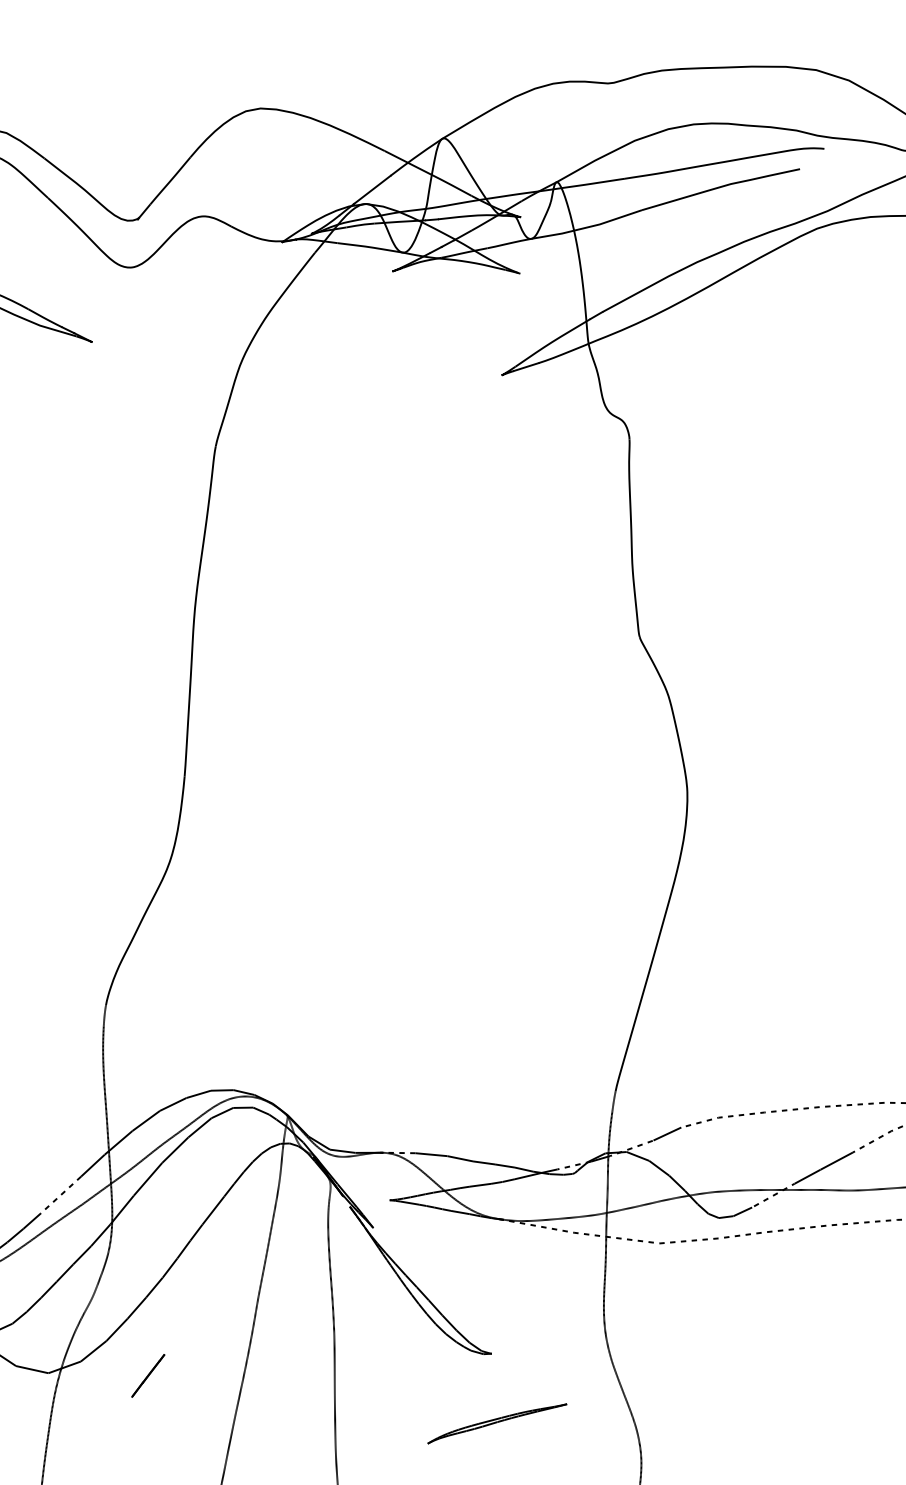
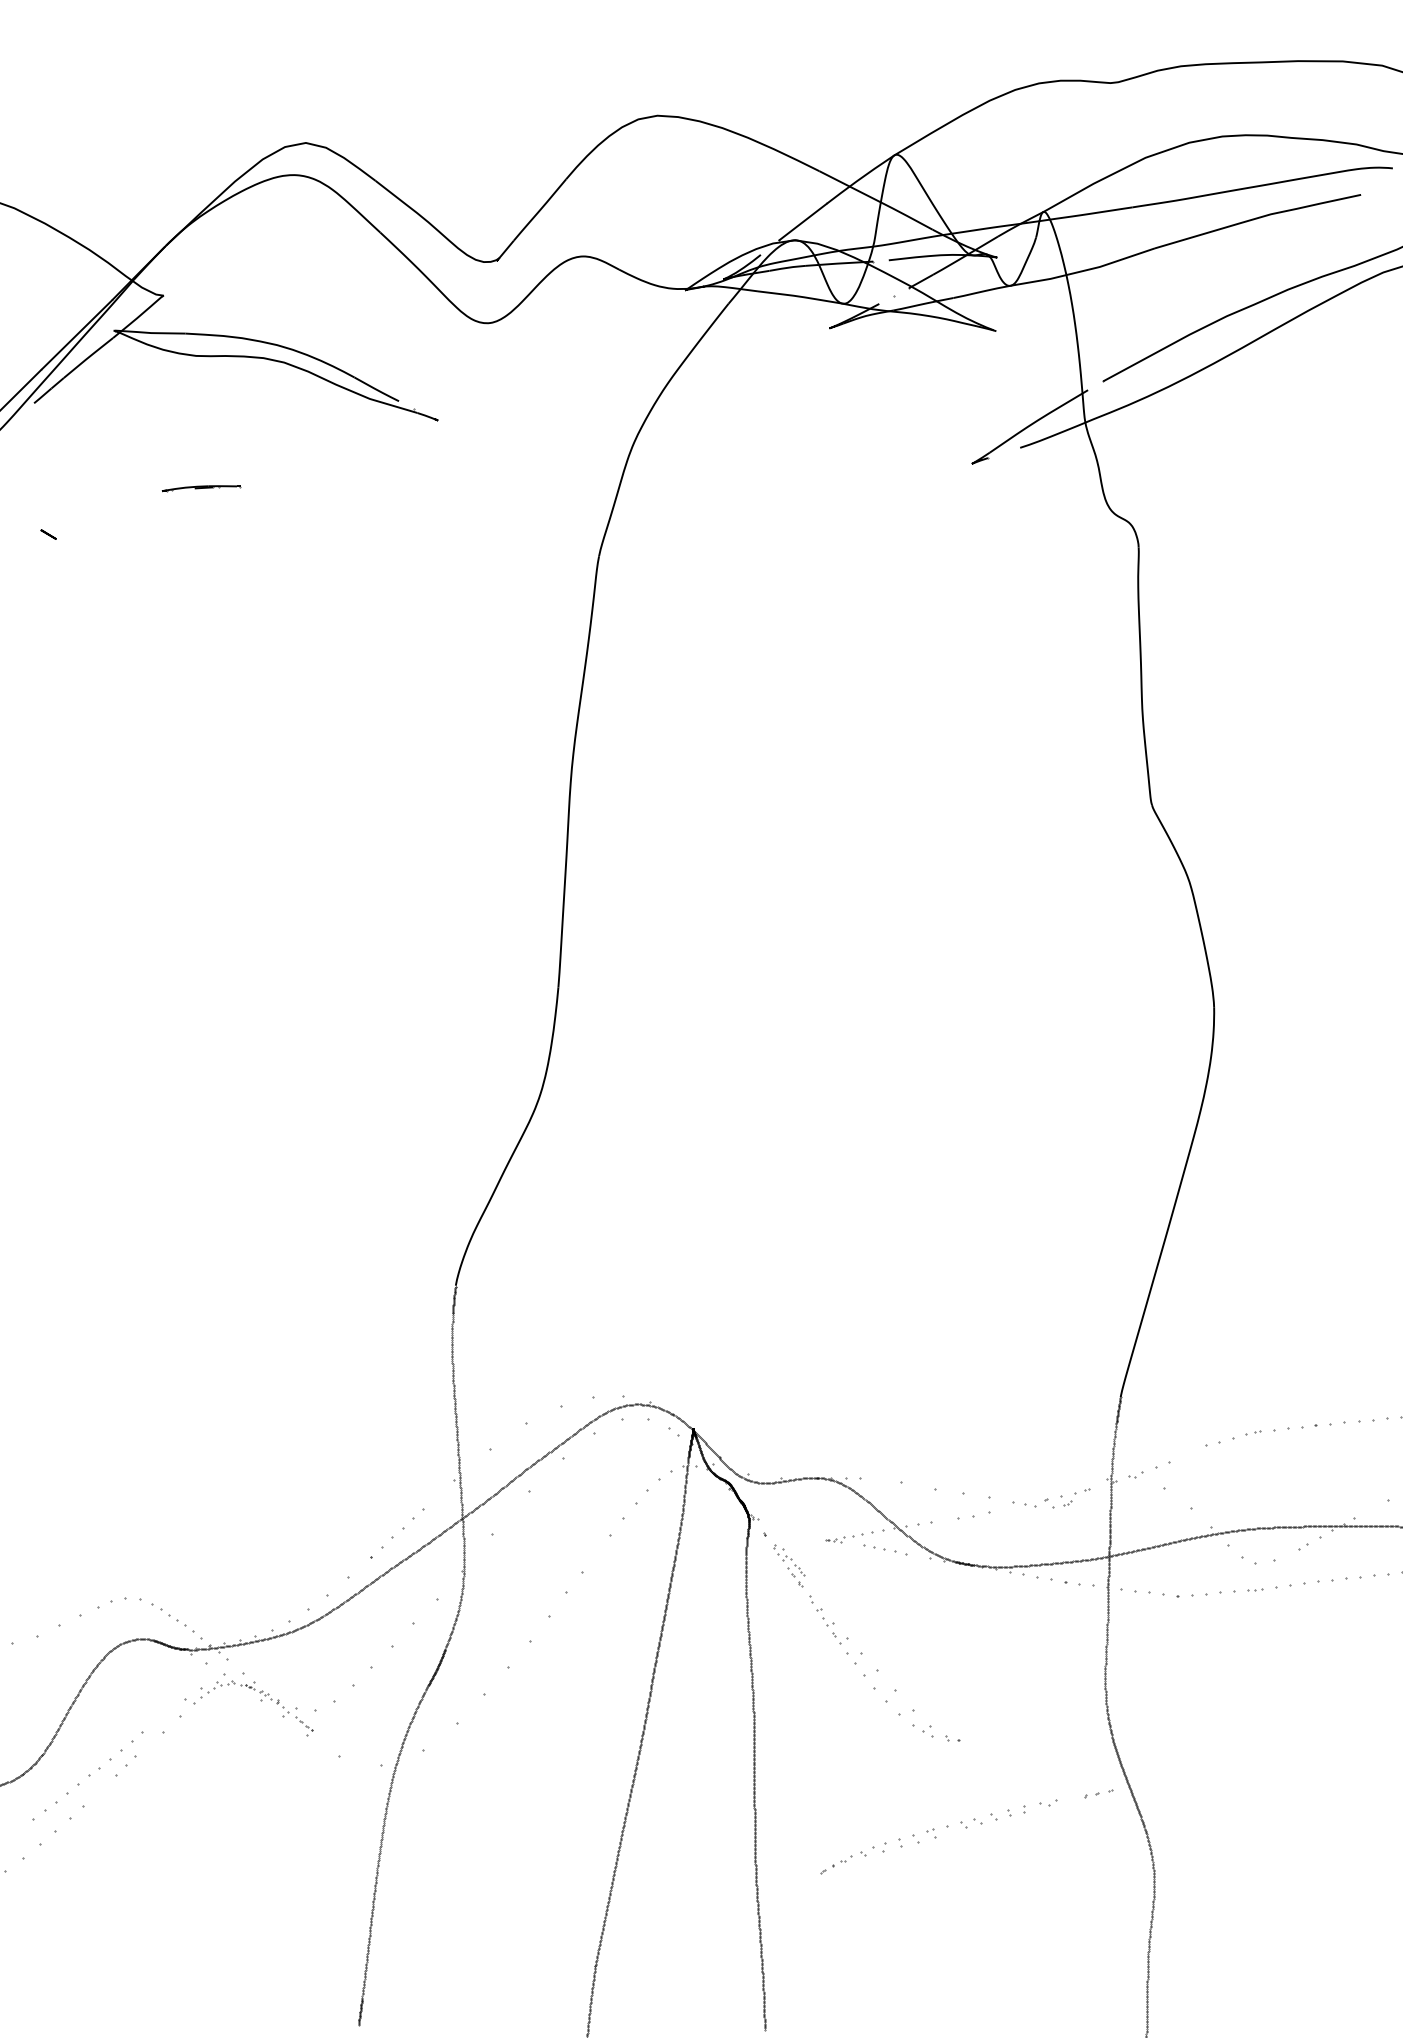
part: (152, 1371) -> (516, 1763), removed
part: (497, 1423) -> (966, 1831), size x1.6

